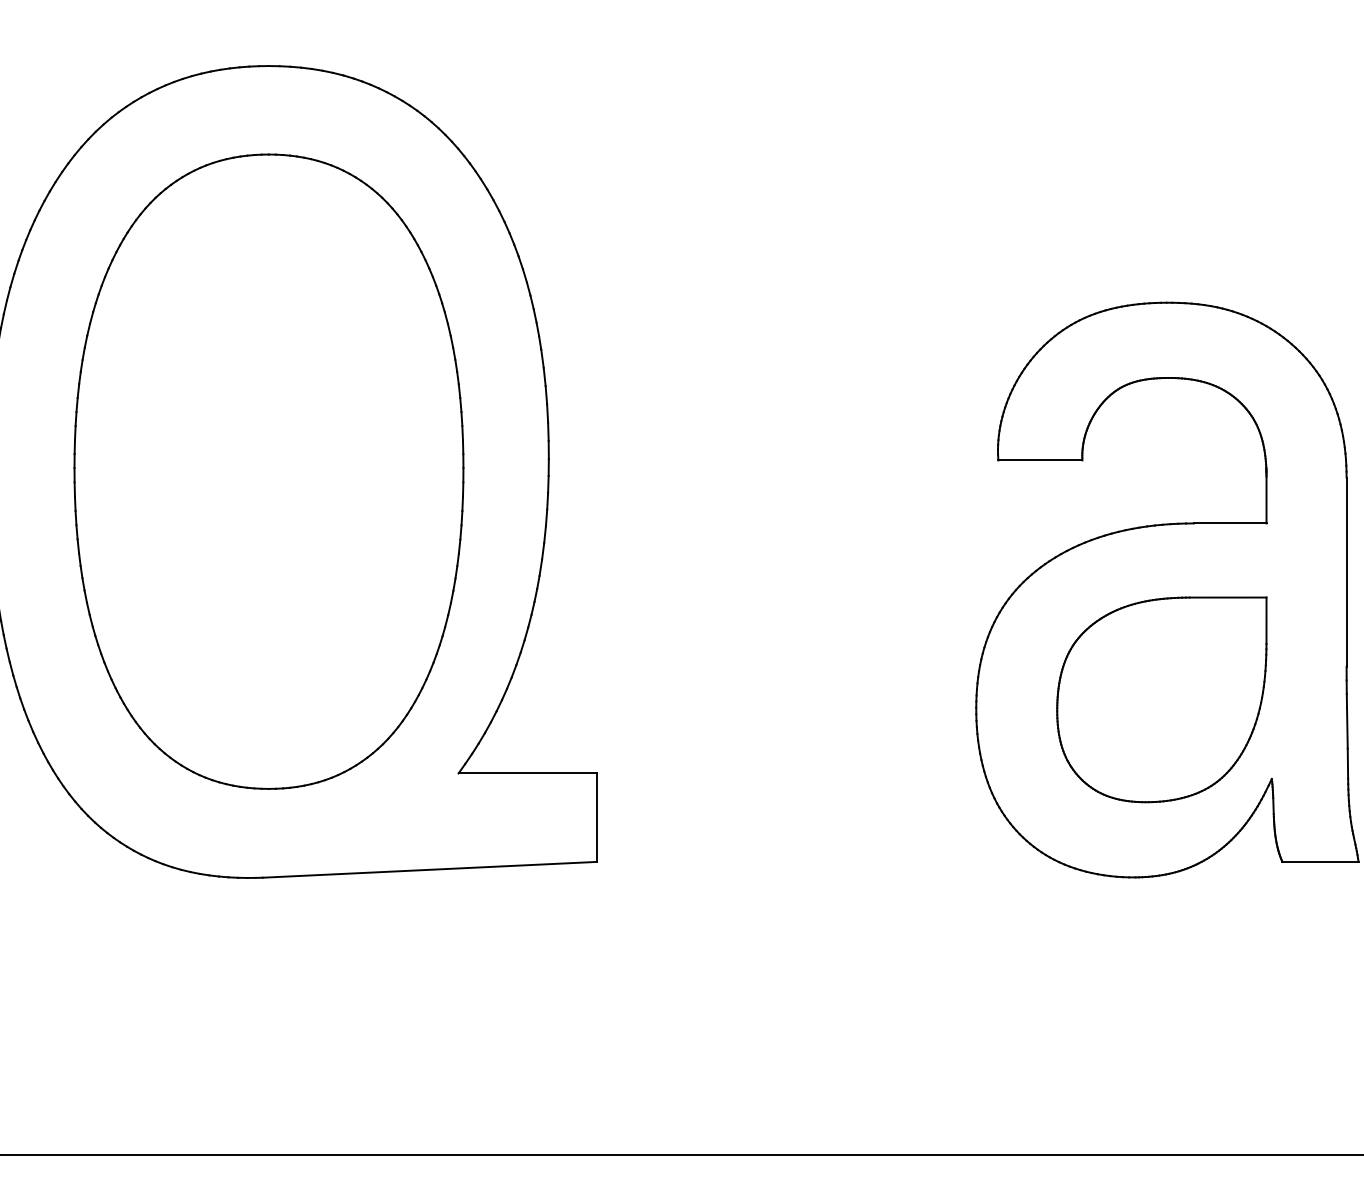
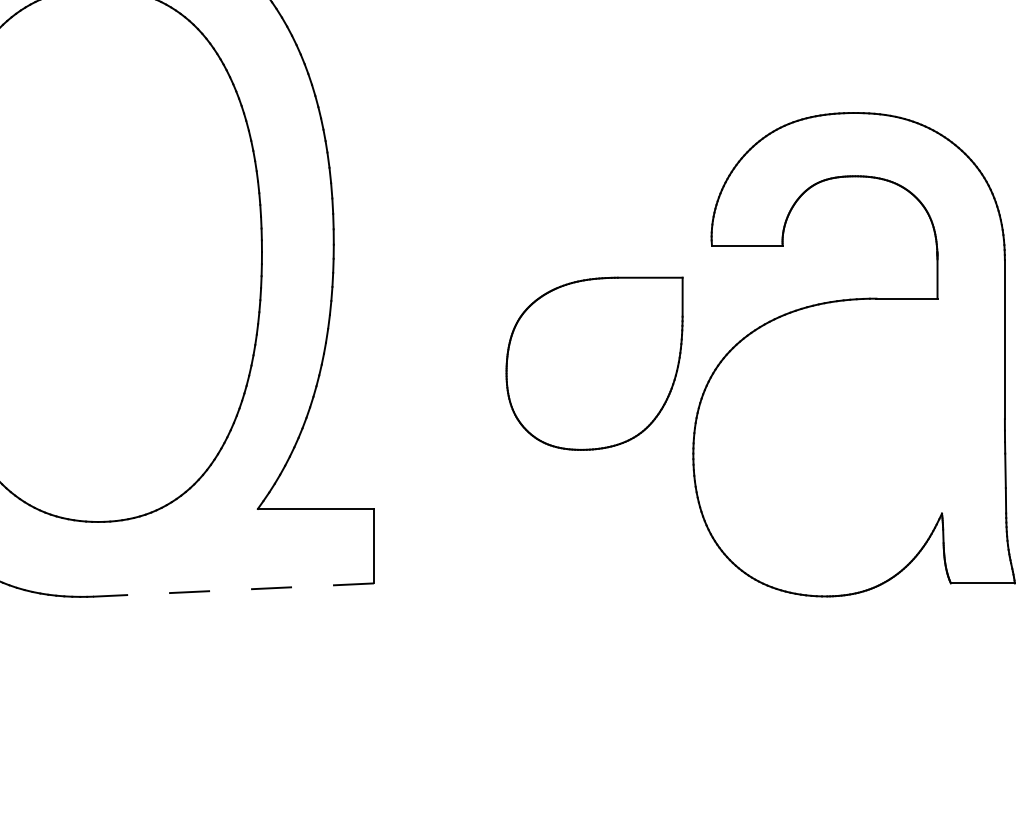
part: (1161, 699) -> (594, 363), moved
line: (429, 869) -> (233, 589), solid -> dashed

